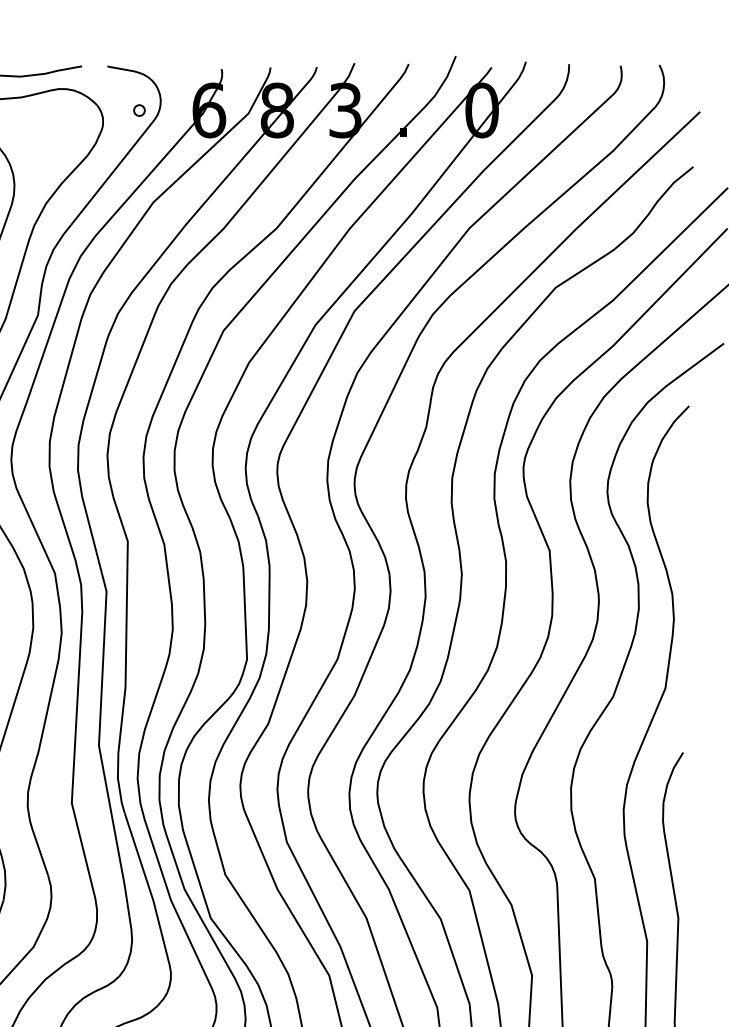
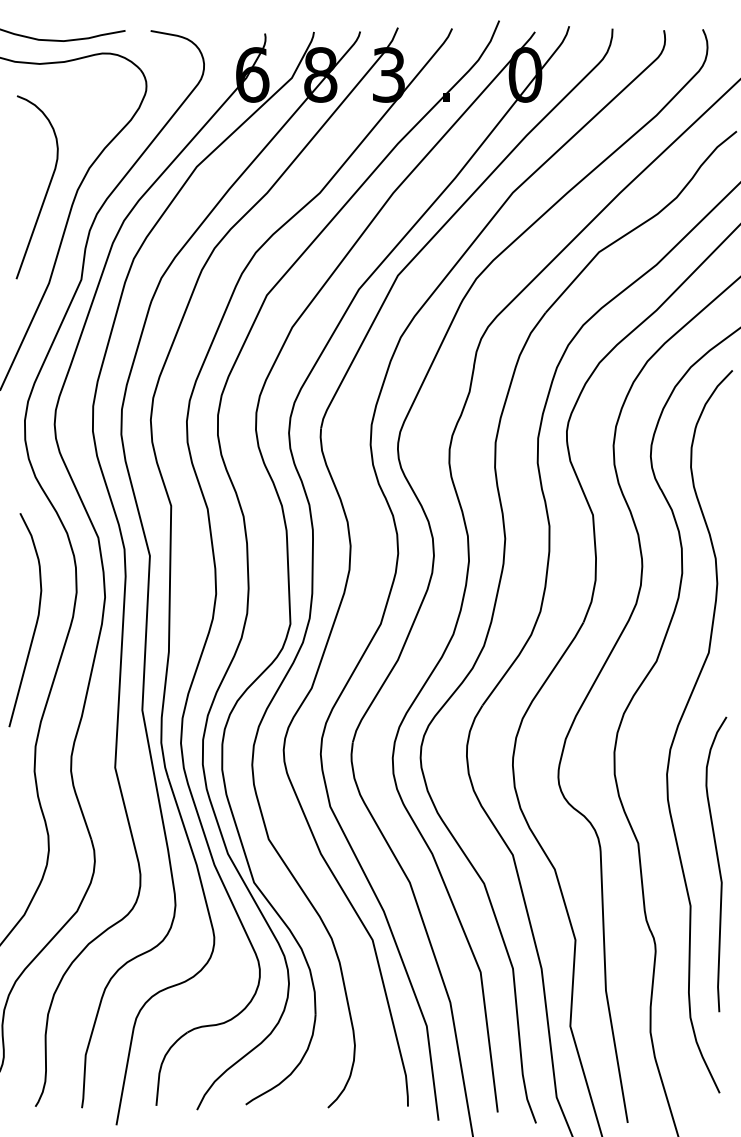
circle: (139, 110) -> (182, 74), removed

